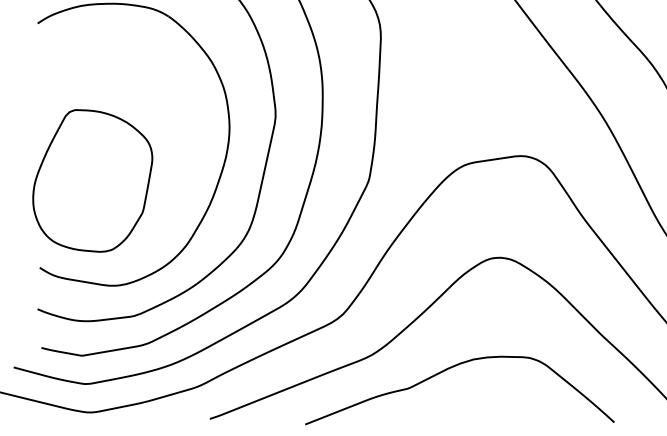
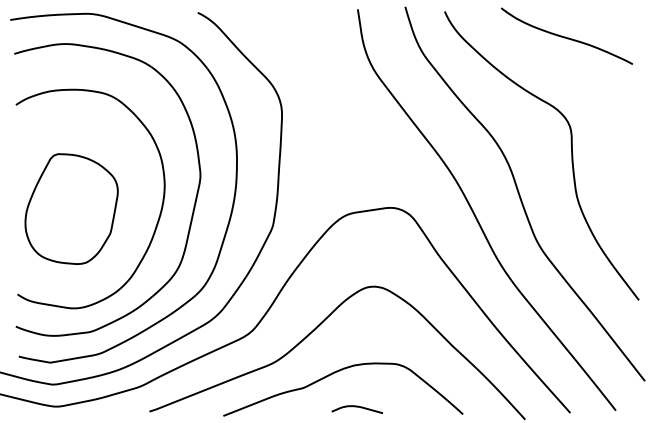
part: (92, 180) -> (71, 208), moved
curve: (478, 413) -> (357, 407), added

